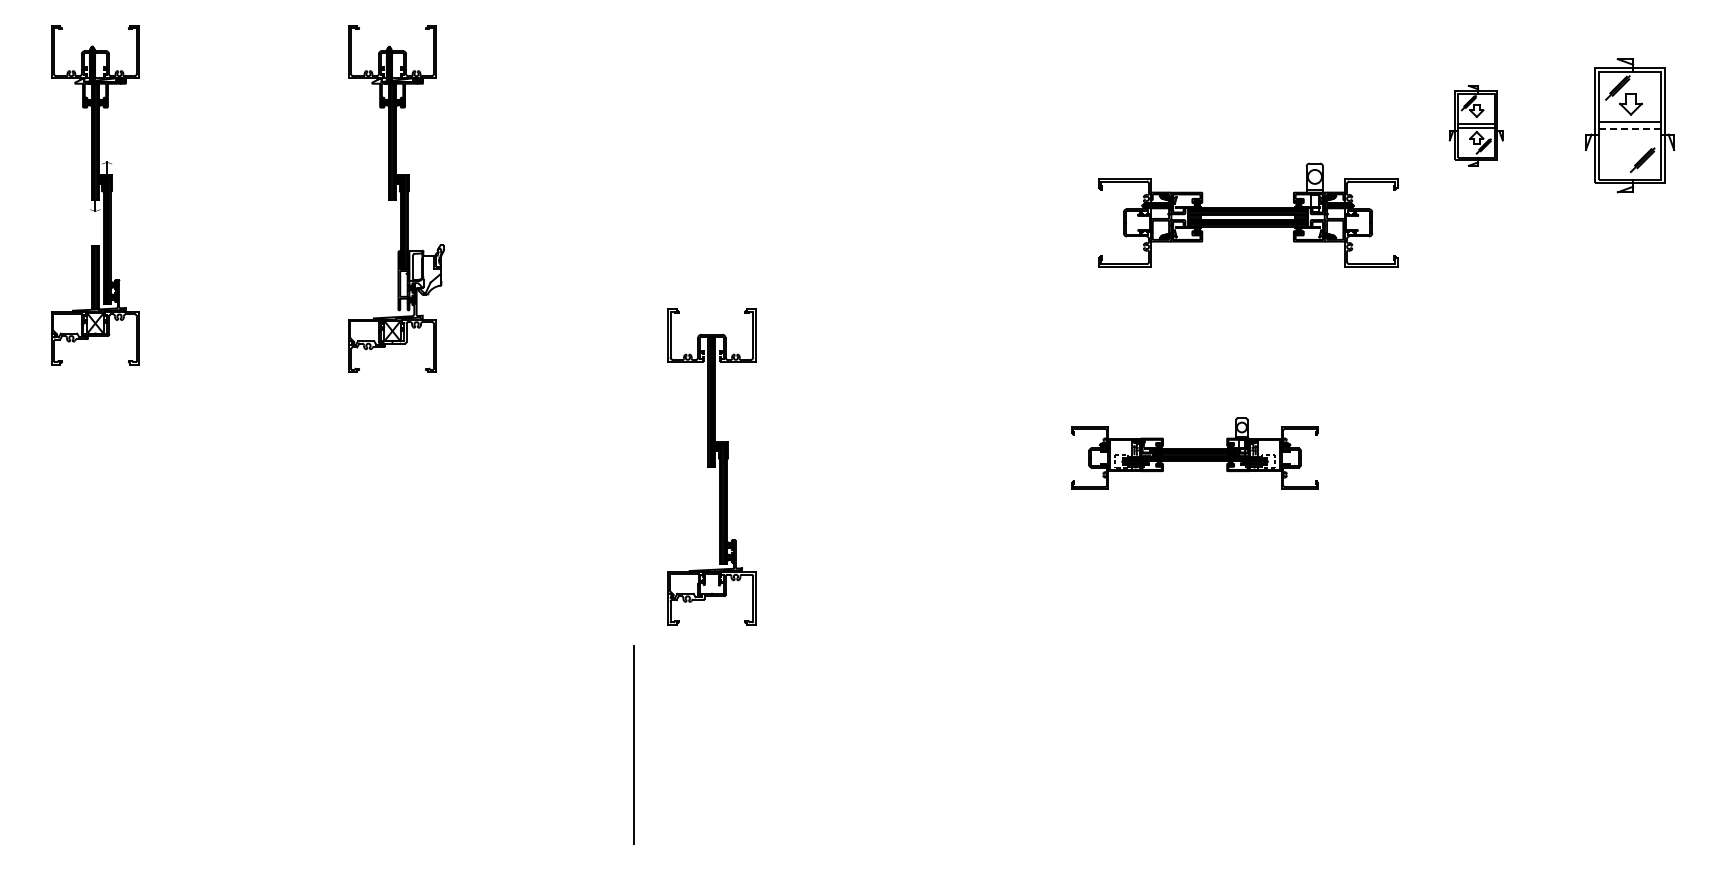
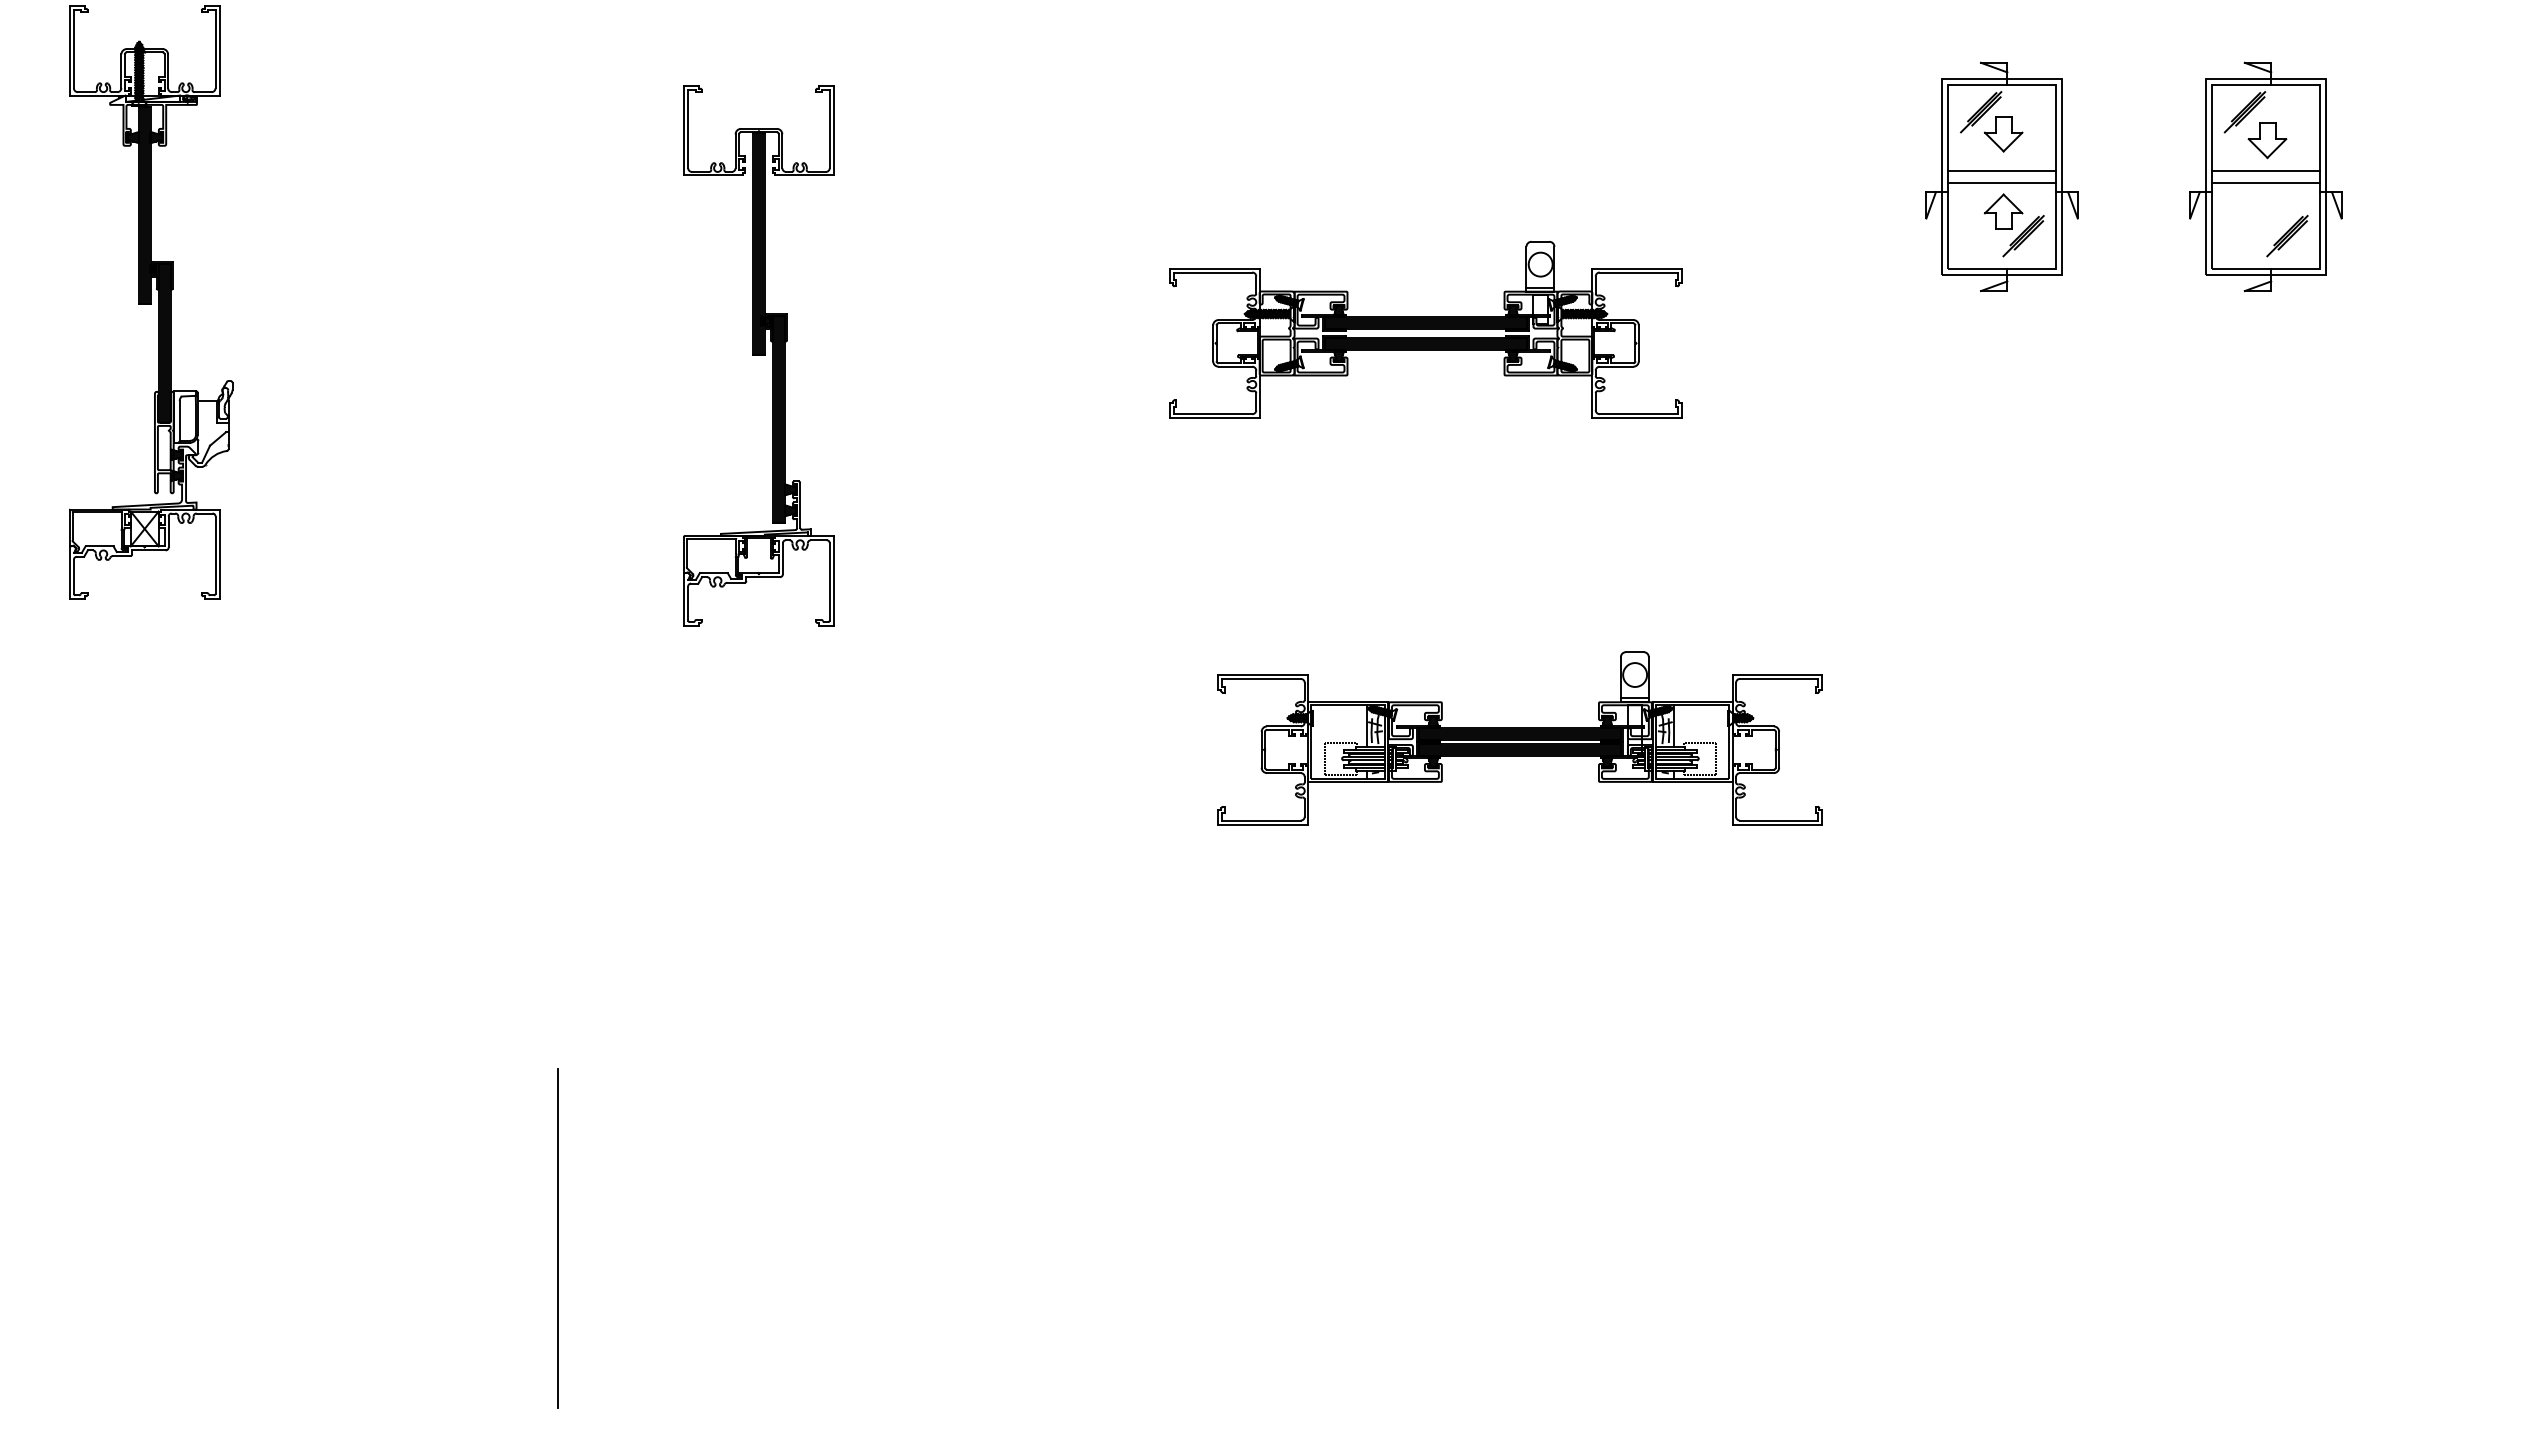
part: (1476, 125) -> (2002, 176), size x1.67
line: (1629, 129) -> (2264, 183), dashed -> solid
part: (1248, 214) -> (1426, 329), moved
part: (1194, 453) -> (1519, 738), size x1.43
part: (711, 466) -> (758, 354), moved

